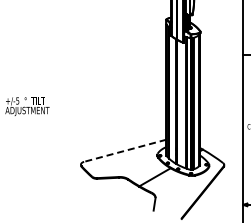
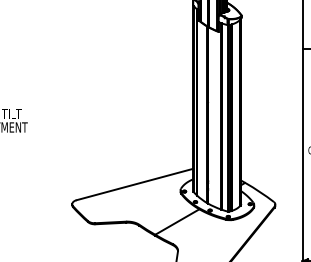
line: (125, 150) -> (135, 184), dashed -> solid

